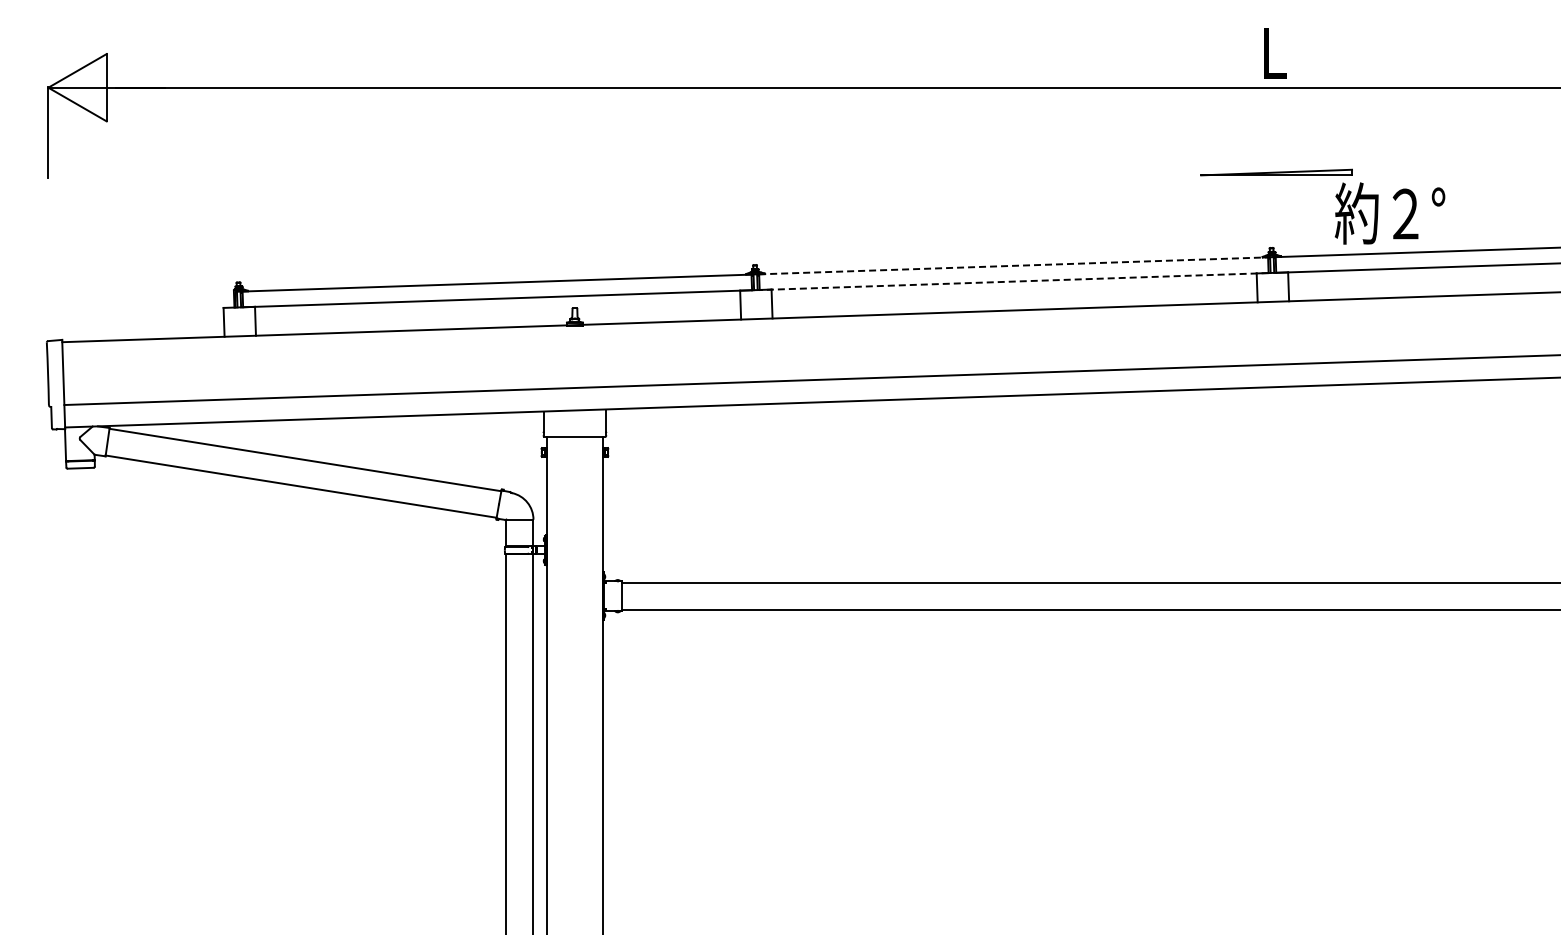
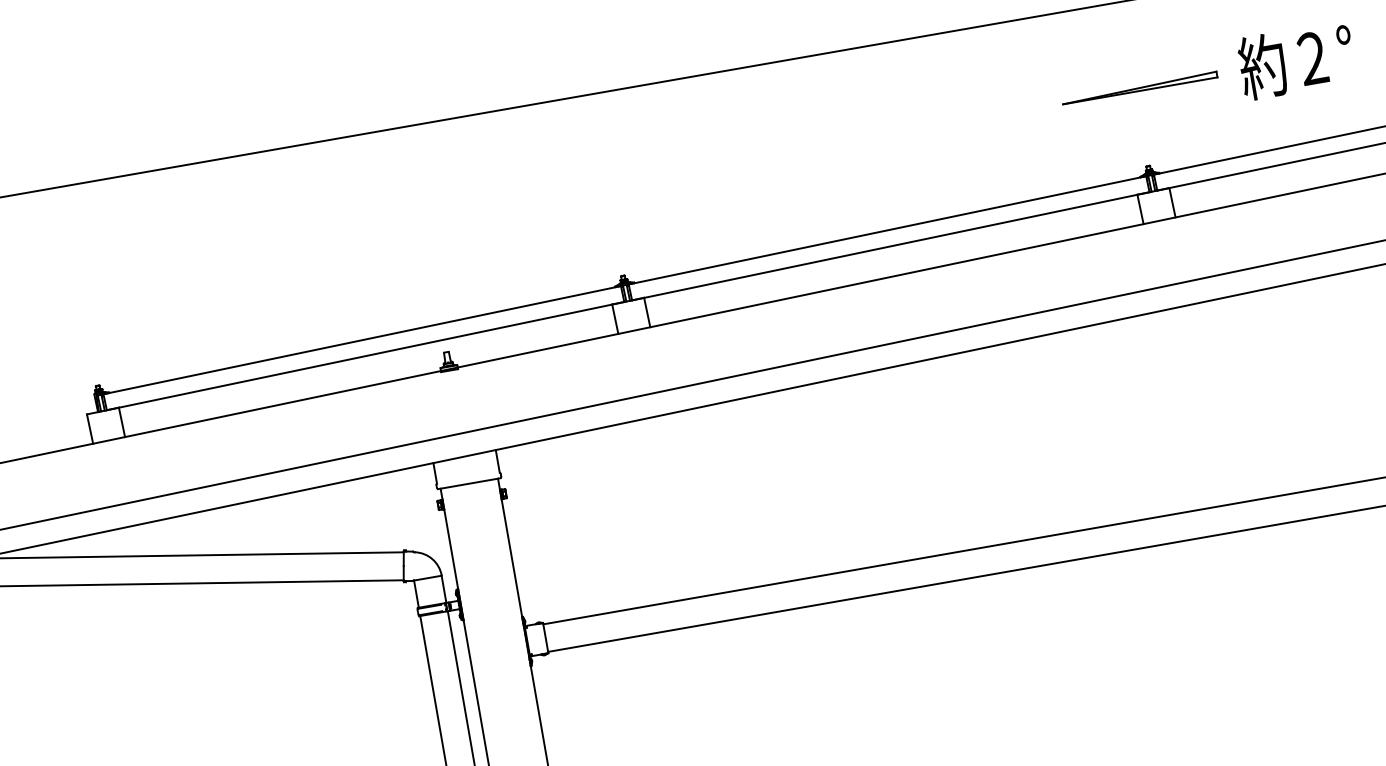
text: (1389, 213) -> (1296, 60), moved
line: (1013, 265) -> (887, 230), dashed -> solid
line: (1014, 281) -> (891, 246), dashed -> solid

